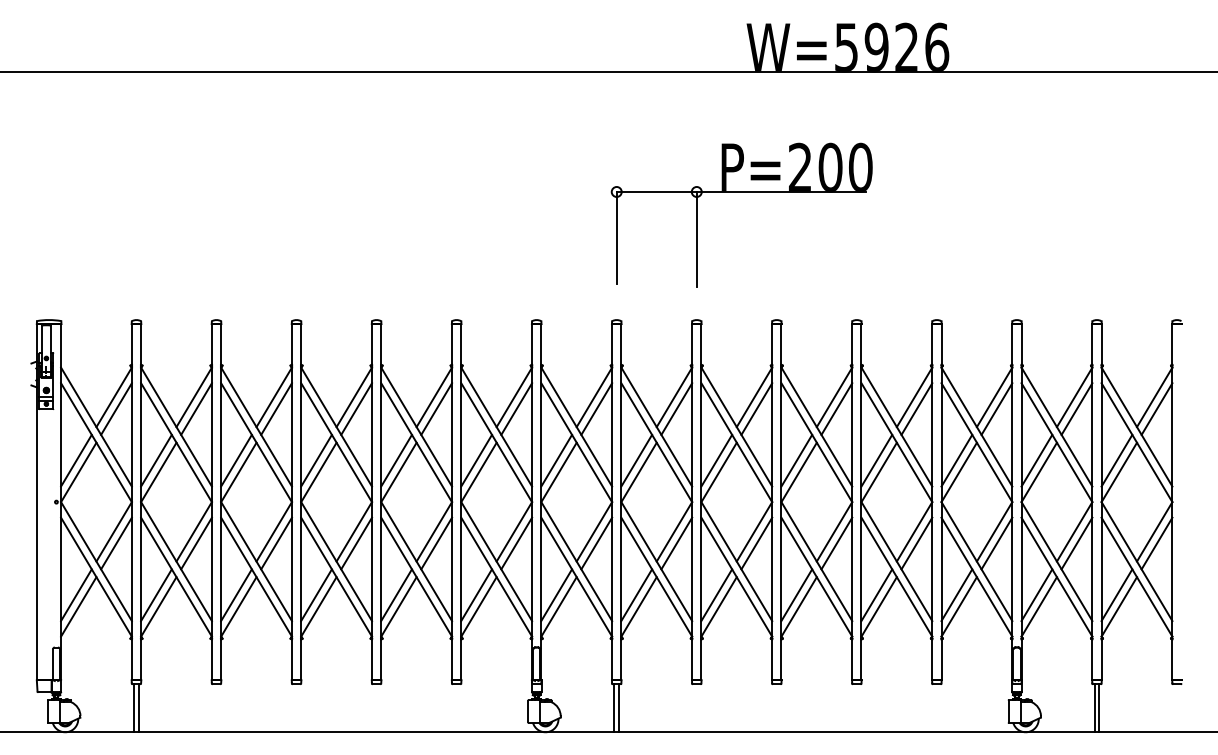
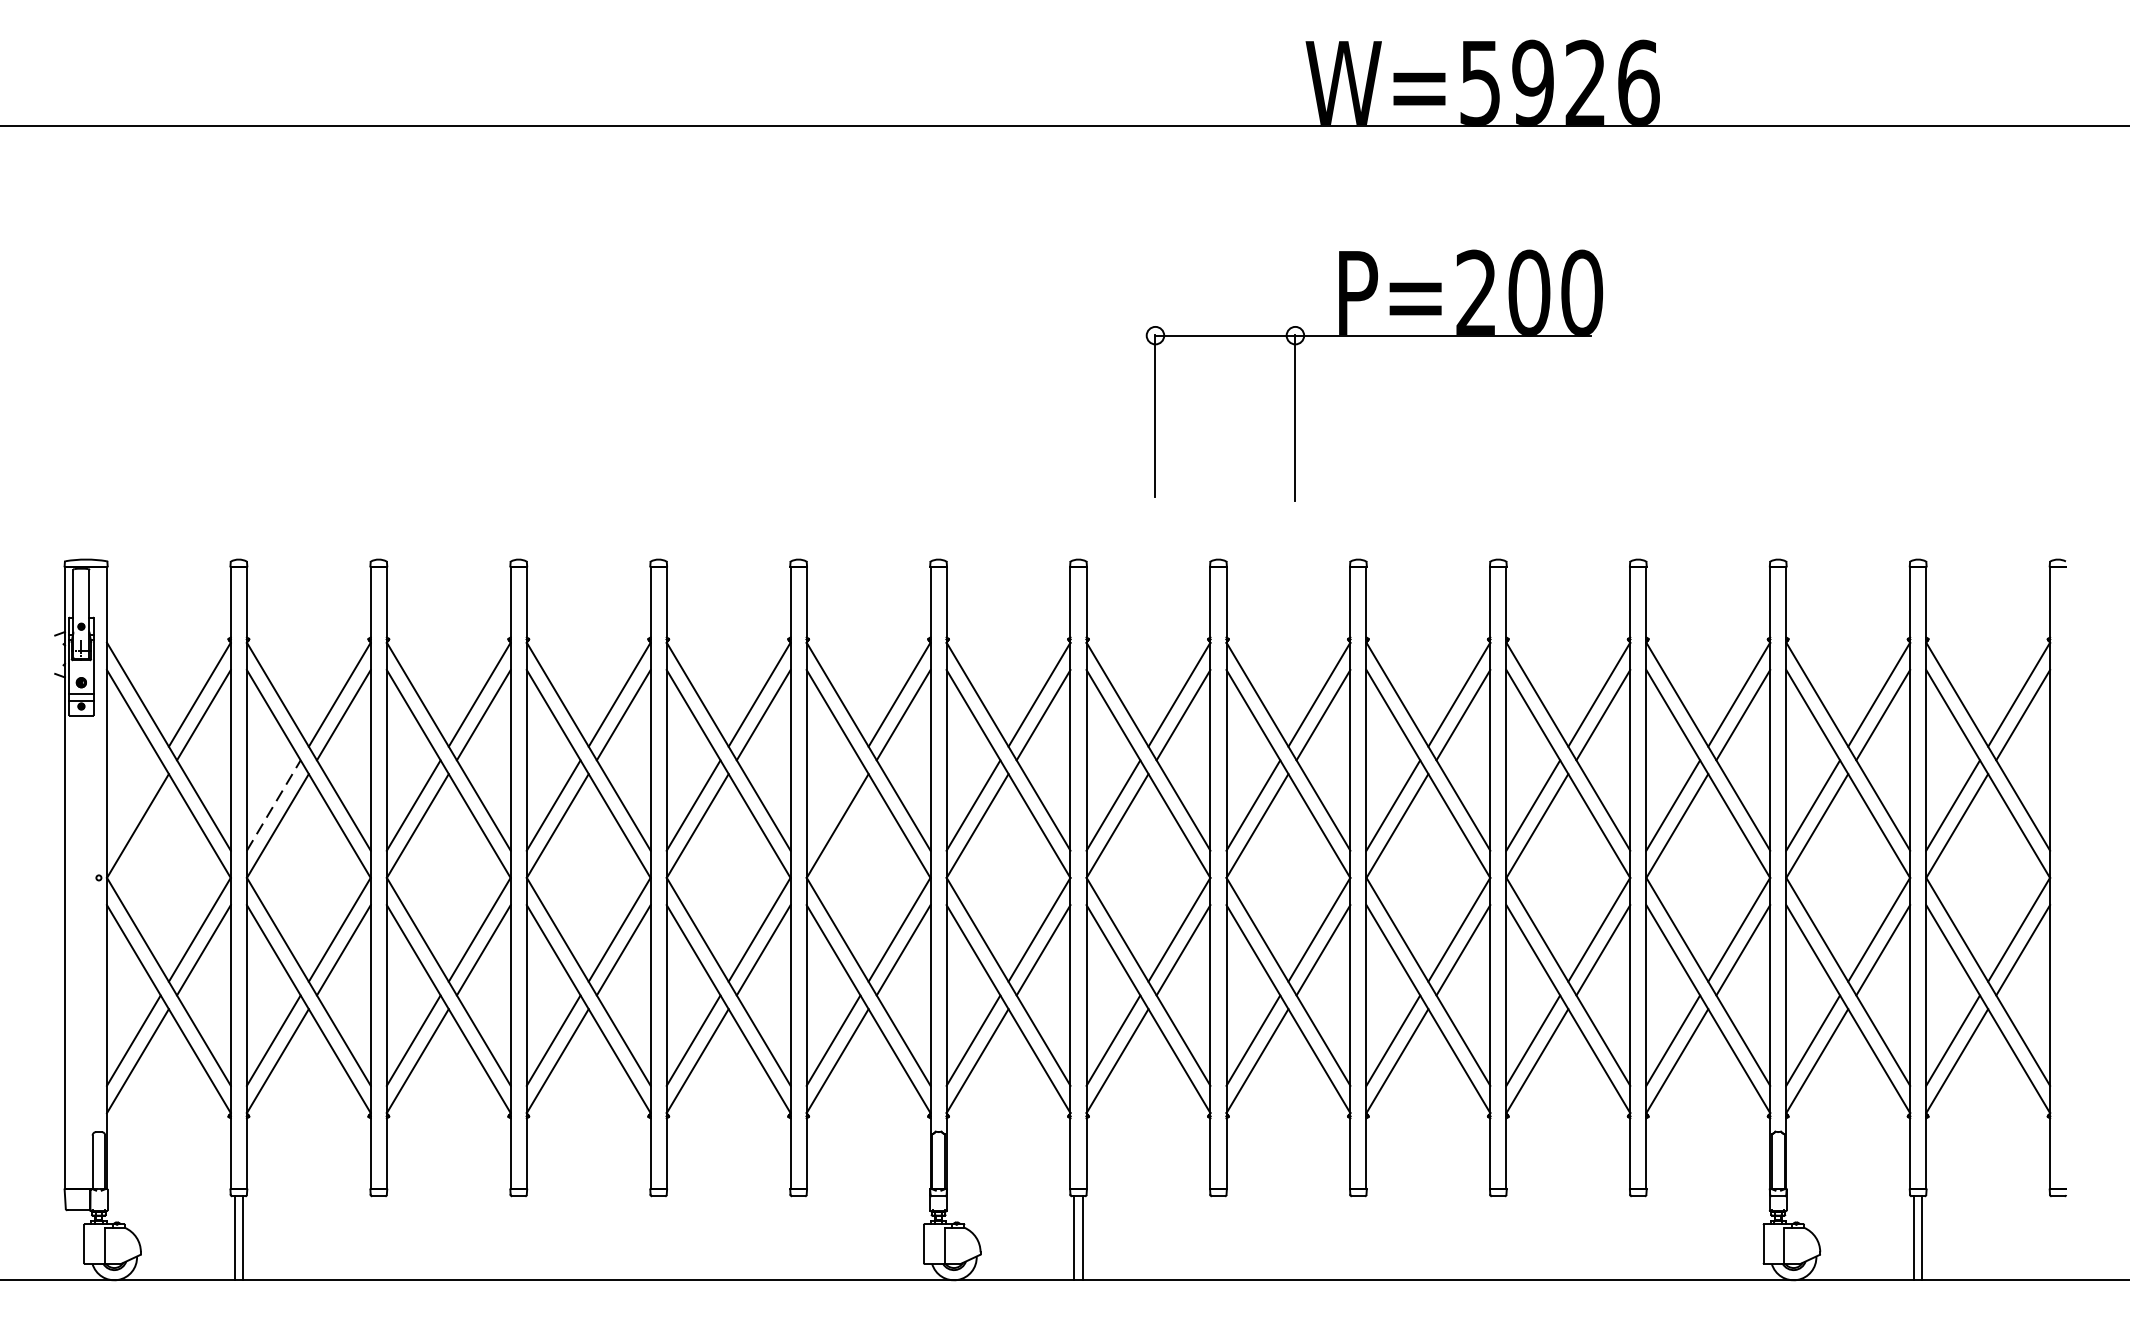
part: (741, 192) -> (1373, 336), moved
line: (76, 460) -> (133, 805), removed
line: (156, 460) -> (273, 805), solid -> dashed
line: (476, 460) -> (833, 805), removed

